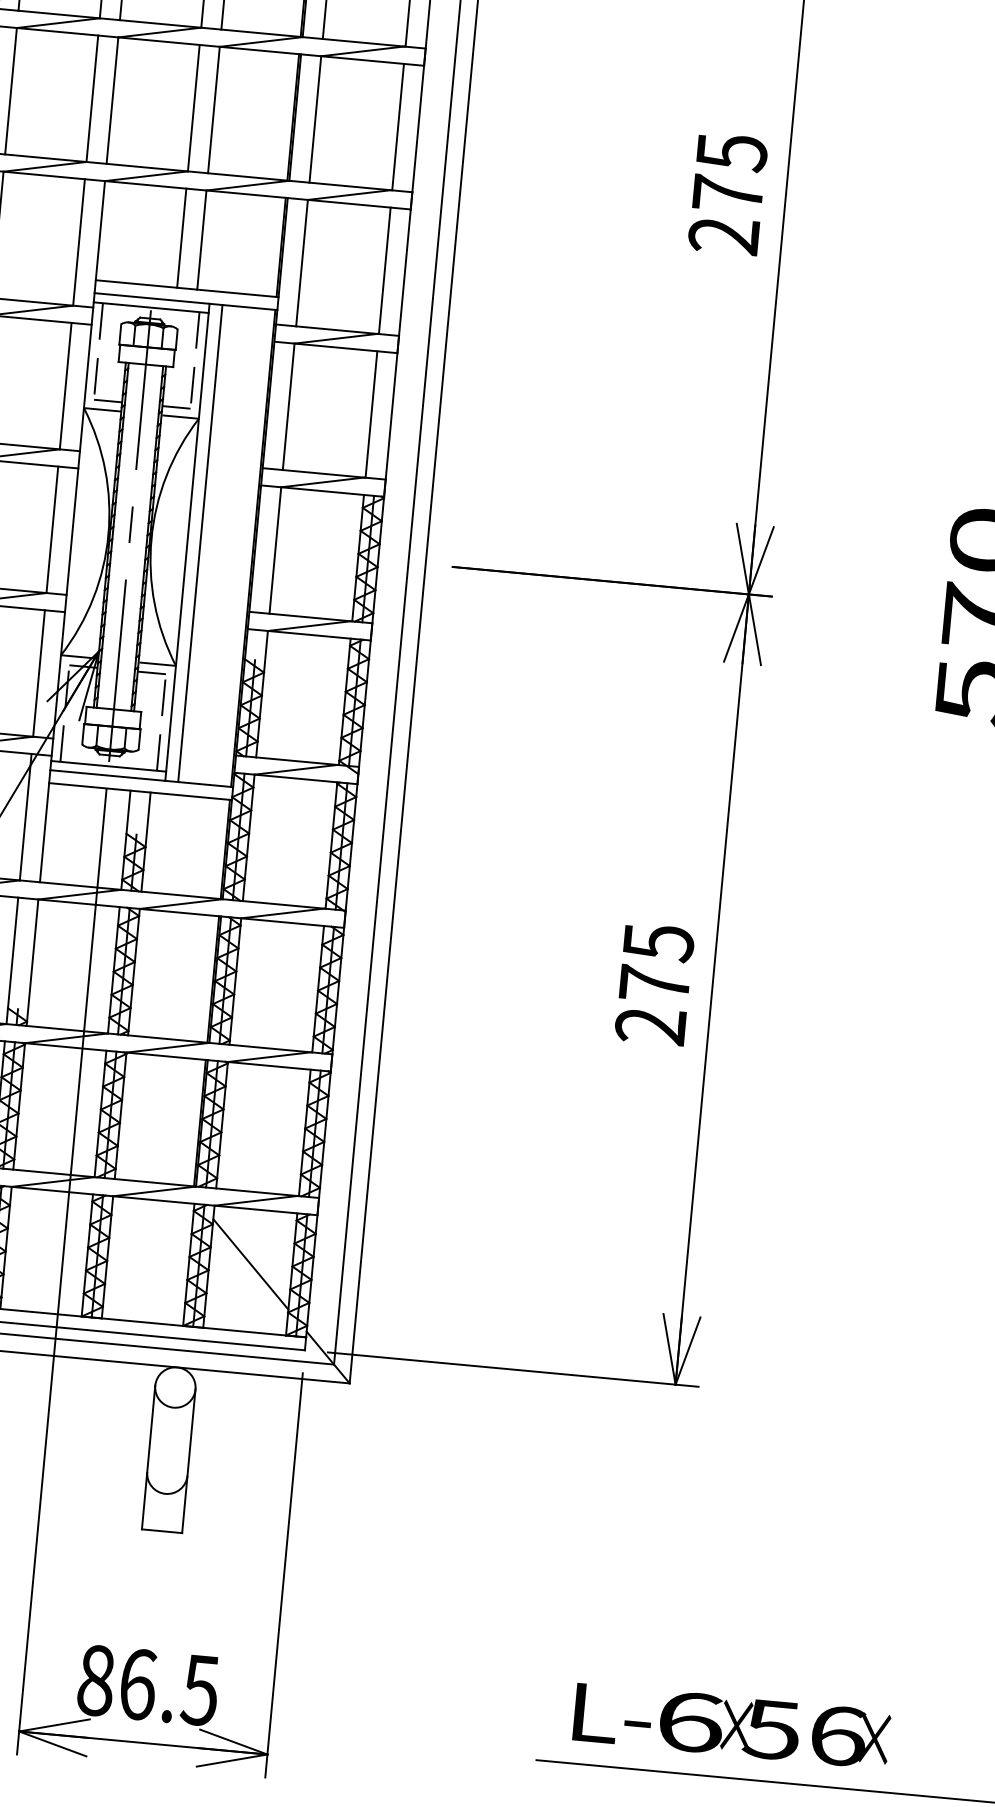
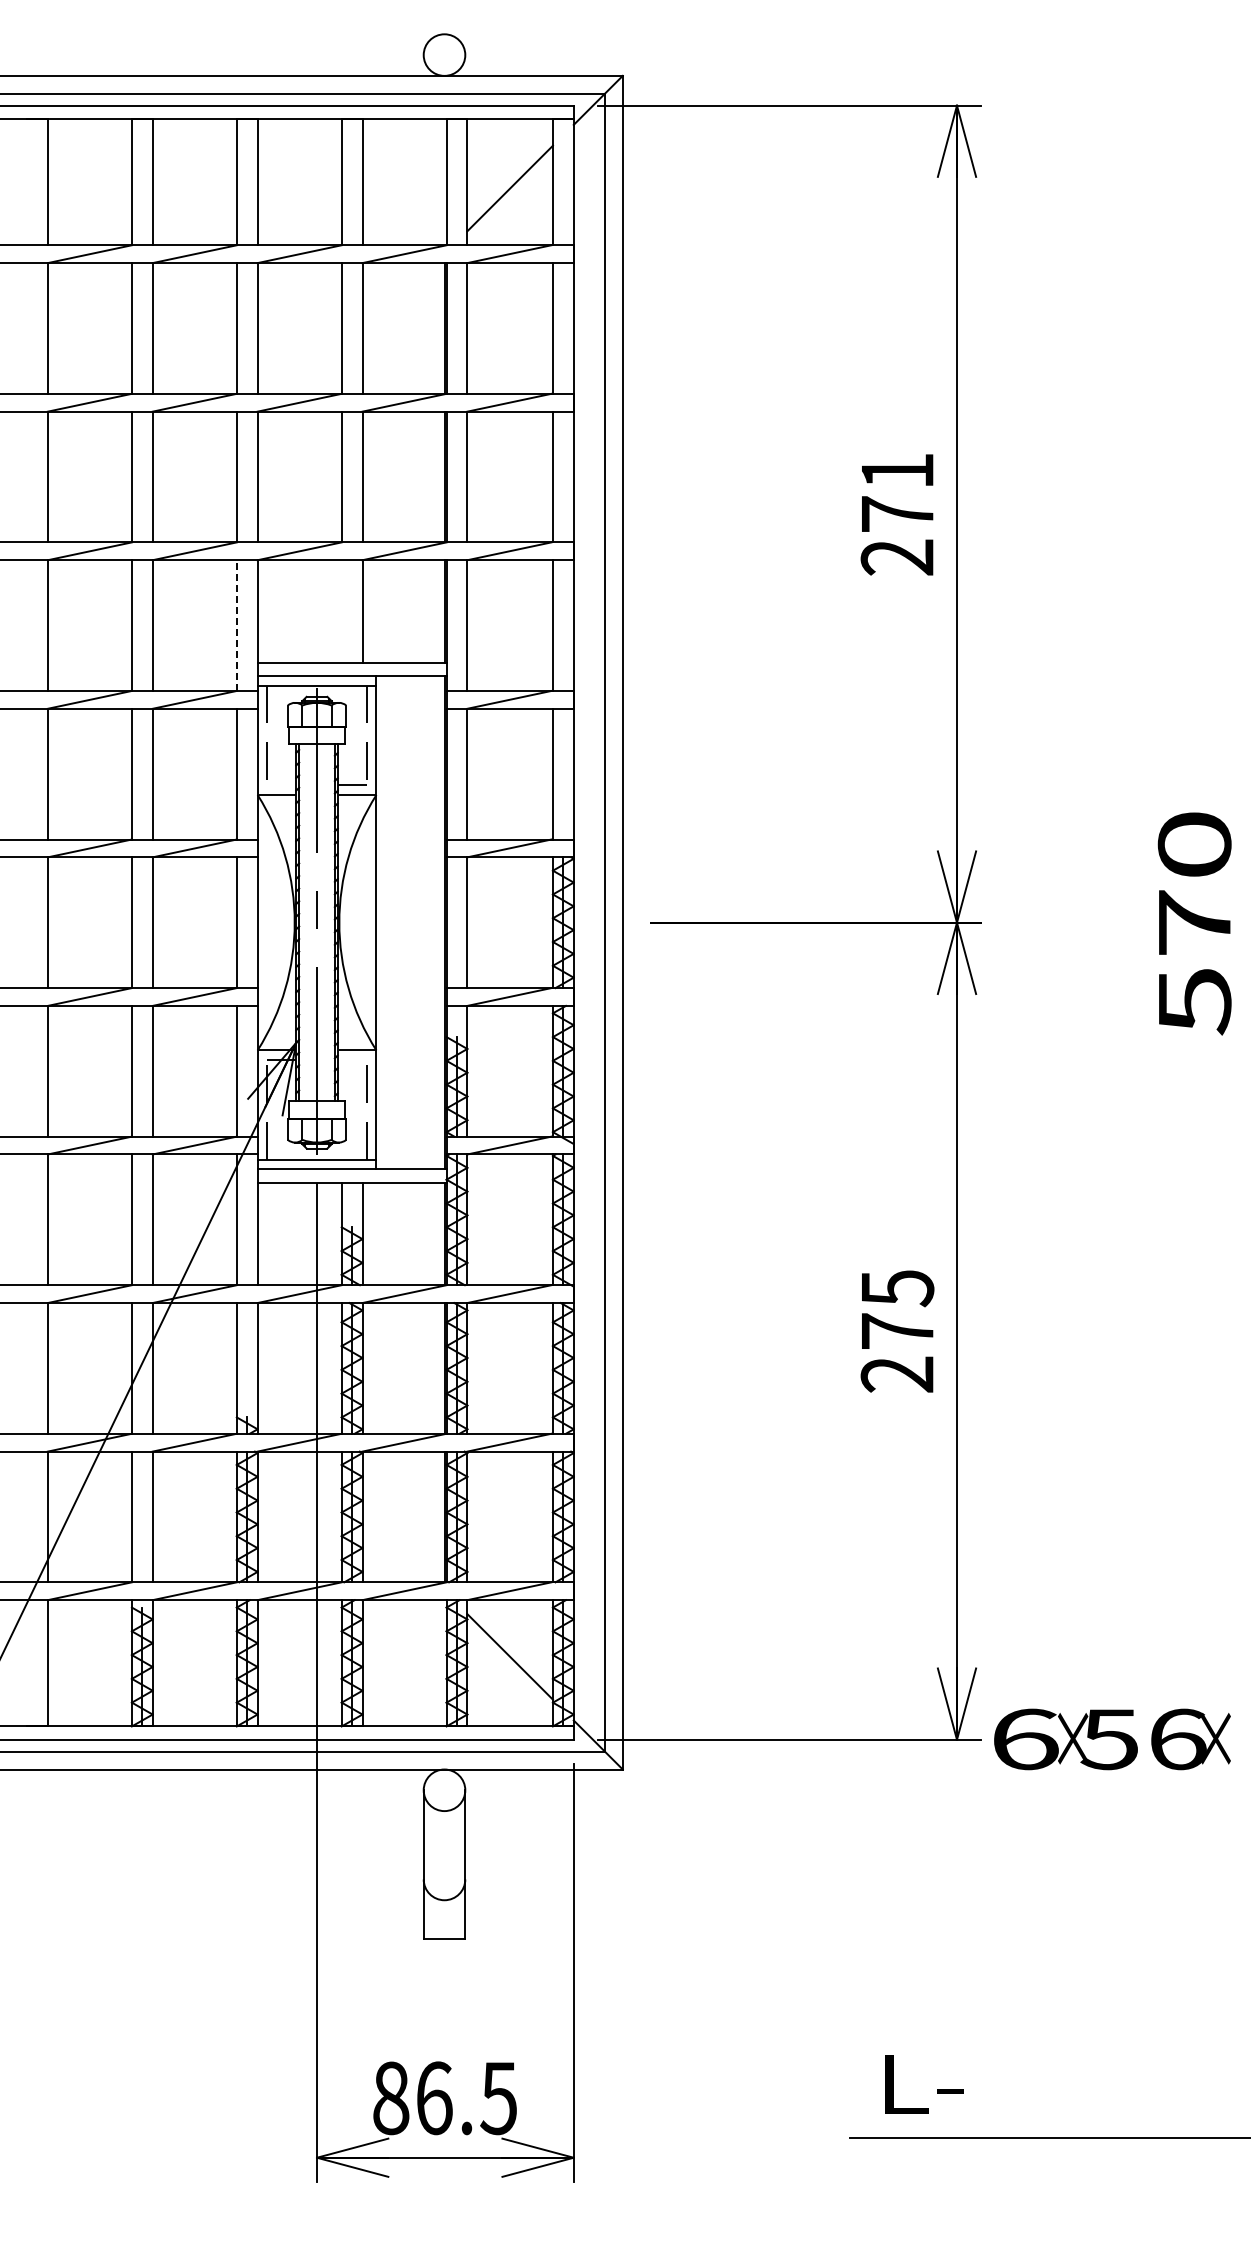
text: (732, 152) -> (898, 471), 275 -> 271
line: (181, 238) -> (341, 611), removed
line: (78, 242) -> (236, 625), solid -> dashed
line: (107, 401) -> (281, 785), removed
line: (200, 543) -> (389, 922), removed
line: (151, 672) -> (351, 1059), removed
text: (774, 1730) -> (1112, 1739), moved

